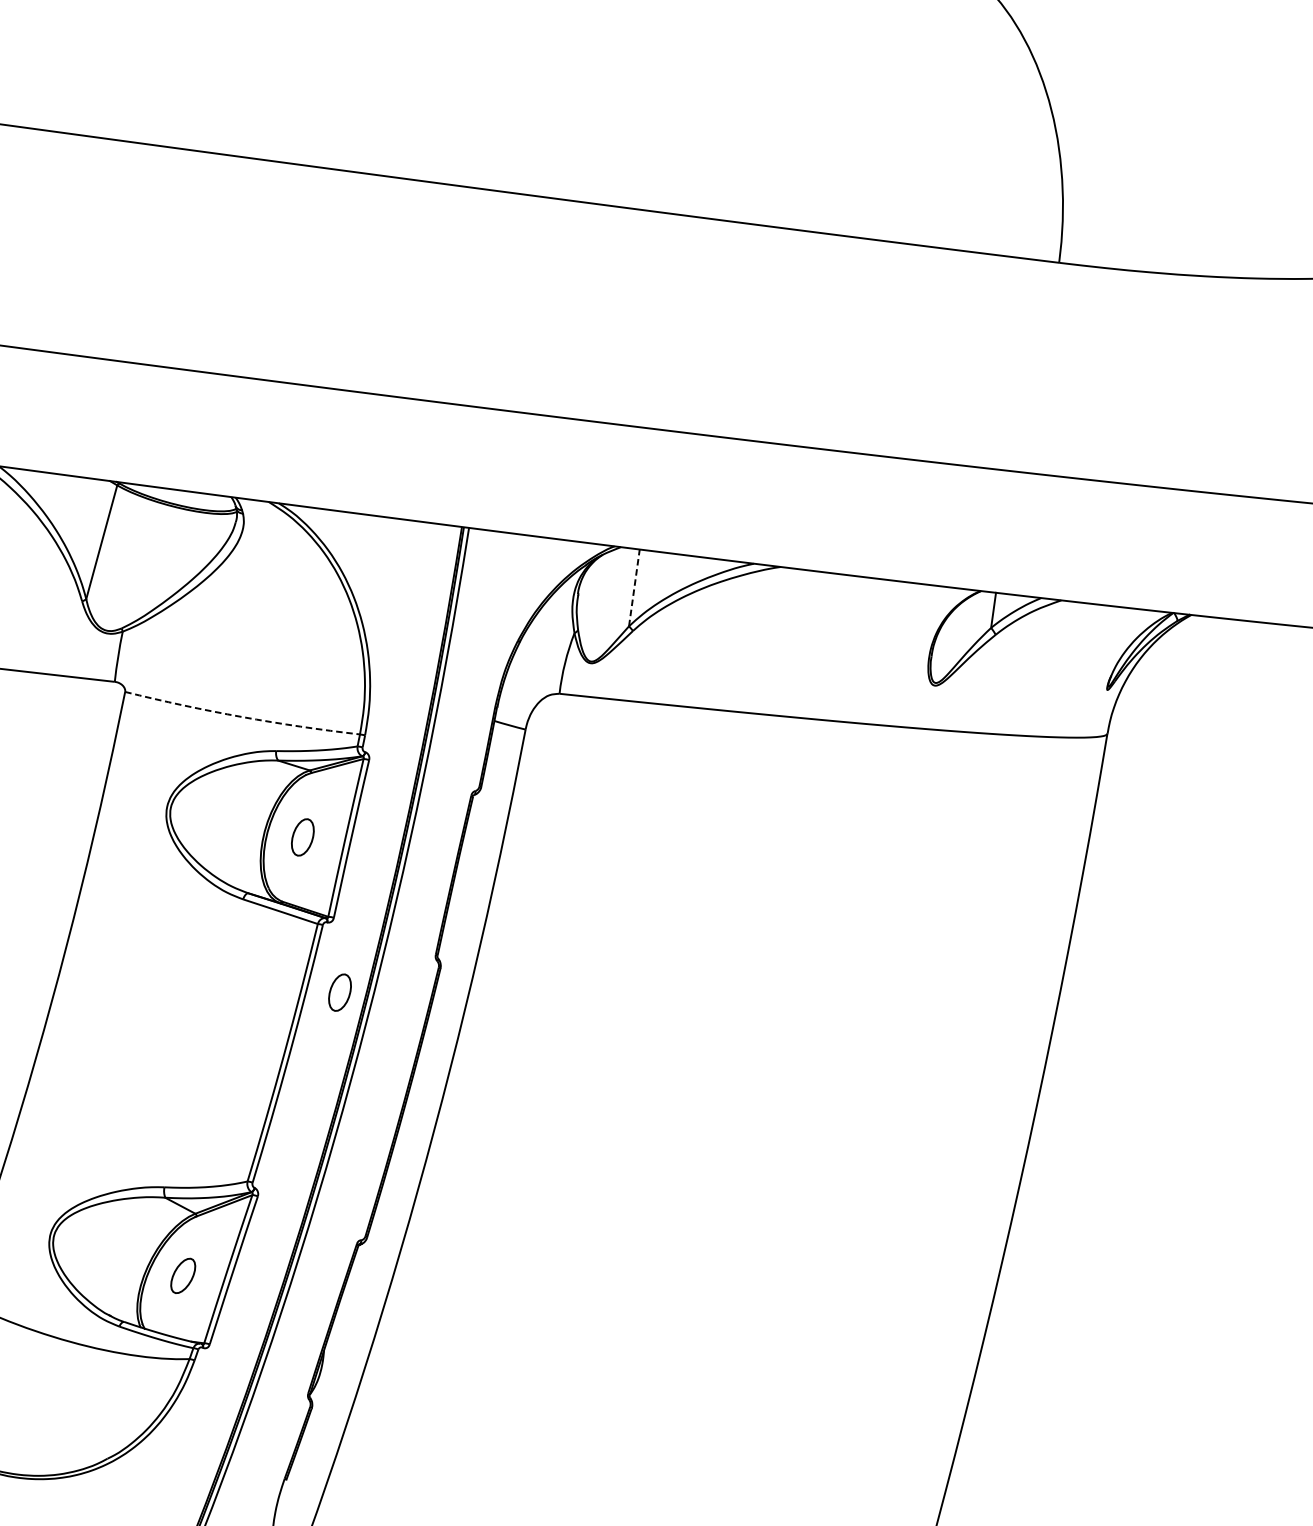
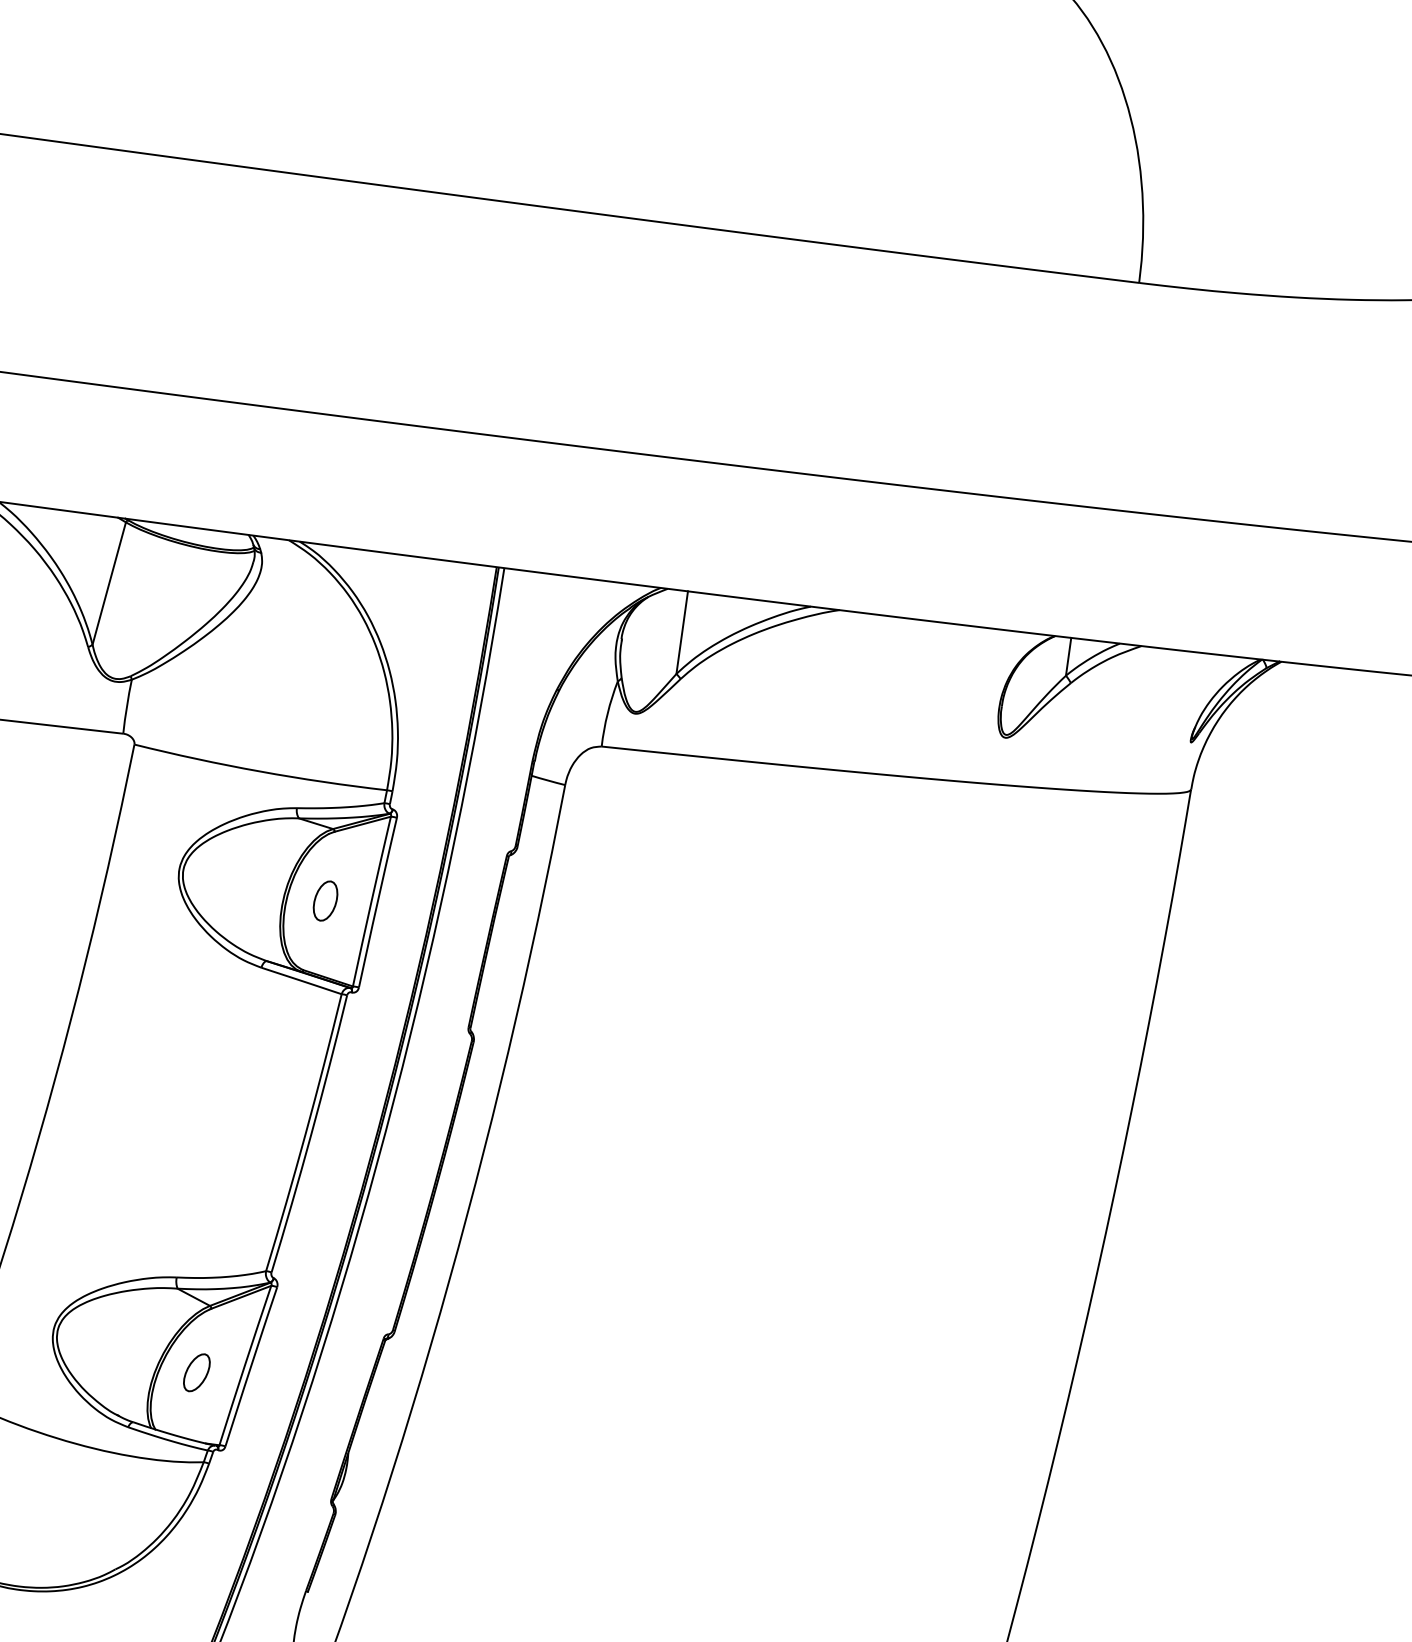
line: (634, 587) -> (682, 632), dashed -> solid
arc: (242, 716) -> (260, 771), dashed -> solid
part: (339, 992) -> (365, 1067), removed

